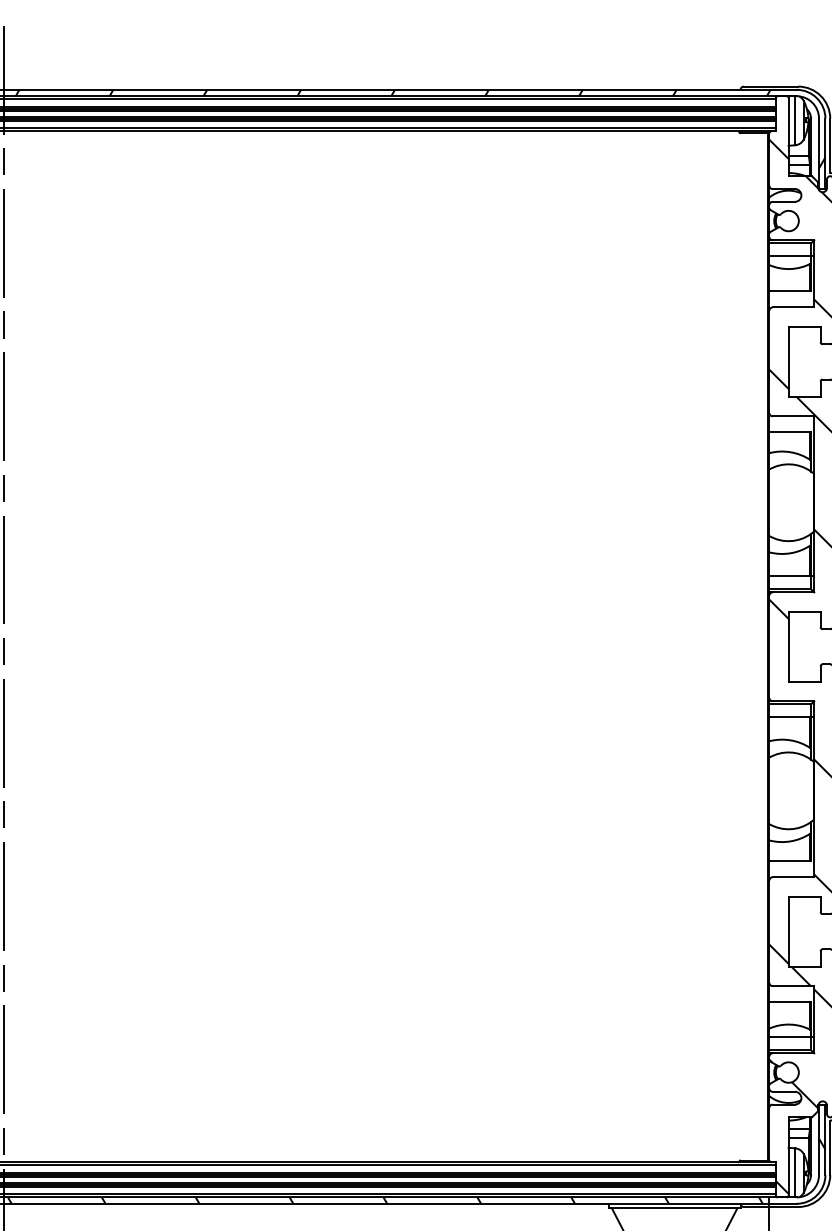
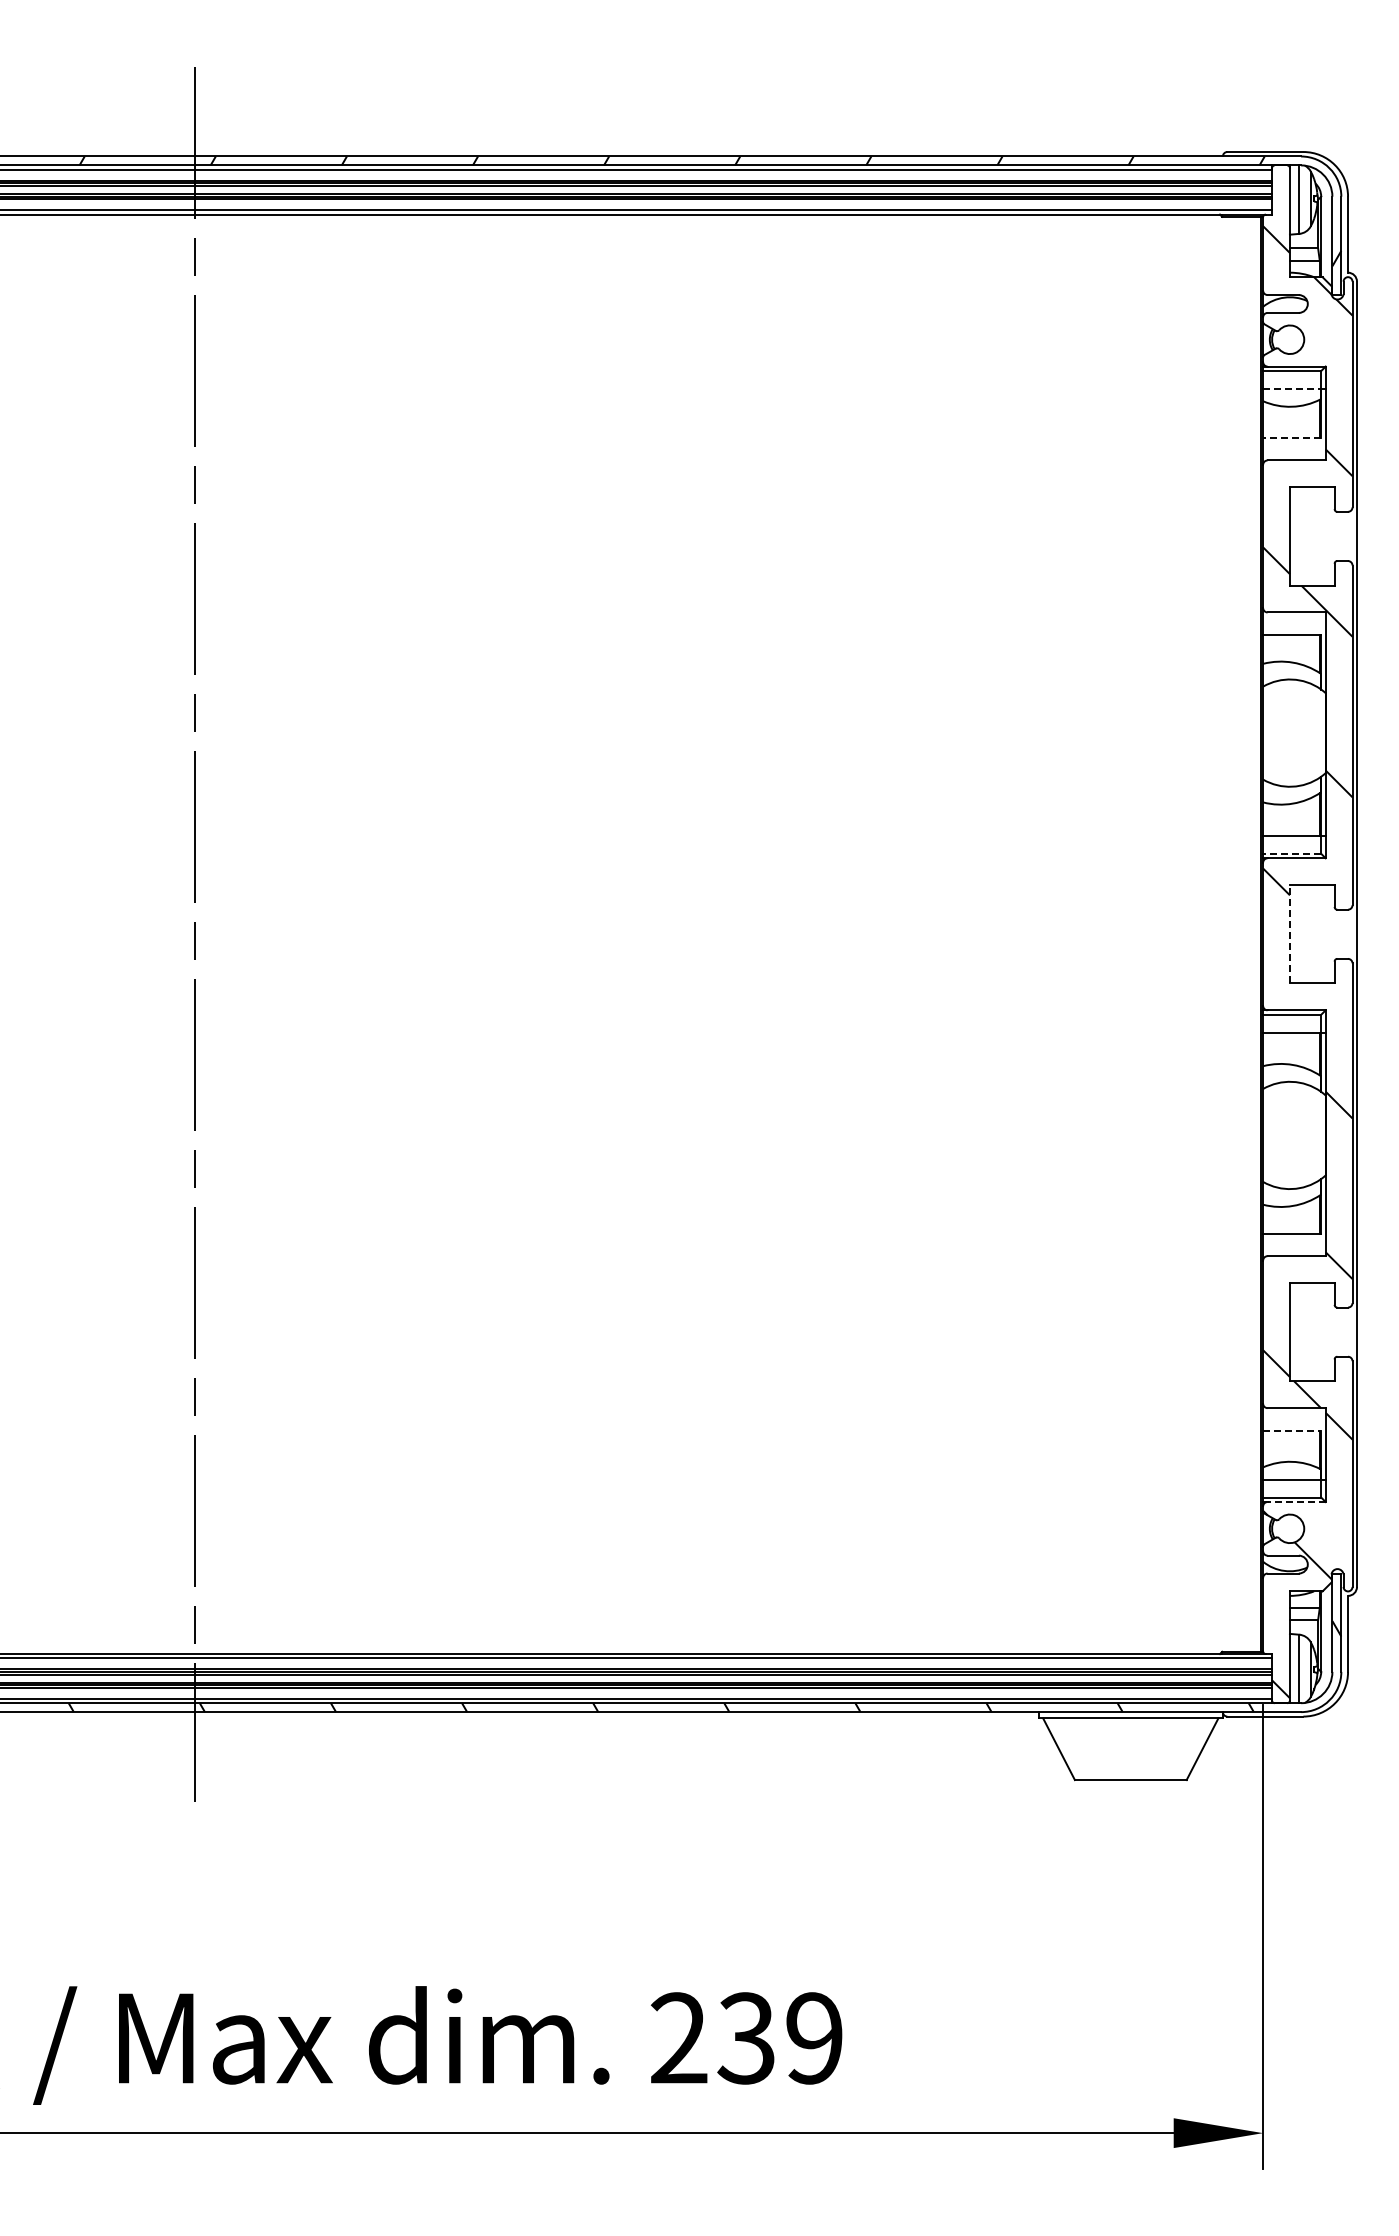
line: (790, 255) -> (1292, 388), solid -> dashed
line: (789, 291) -> (1291, 438), solid -> dashed
line: (789, 588) -> (1291, 853), solid -> dashed
line: (788, 646) -> (1289, 933), solid -> dashed
line: (790, 1002) -> (1292, 1430), solid -> dashed
line: (793, 1053) -> (1296, 1502), solid -> dashed

